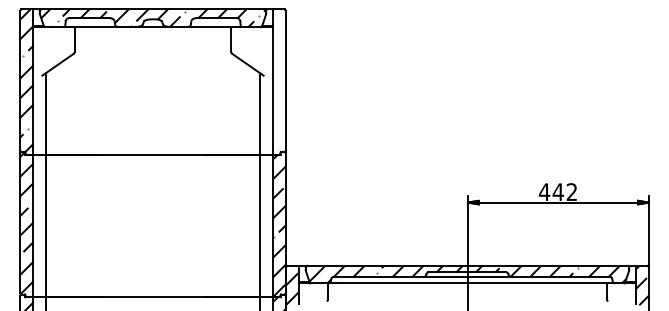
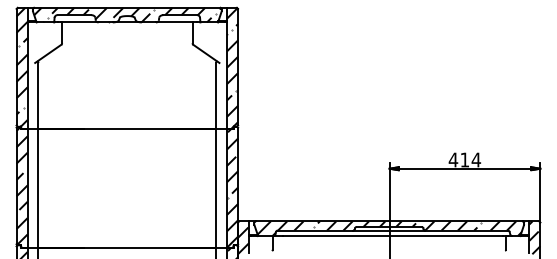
hatch: (278, 81) -> (231, 67), added
text: (564, 191) -> (470, 159), 442 -> 414

